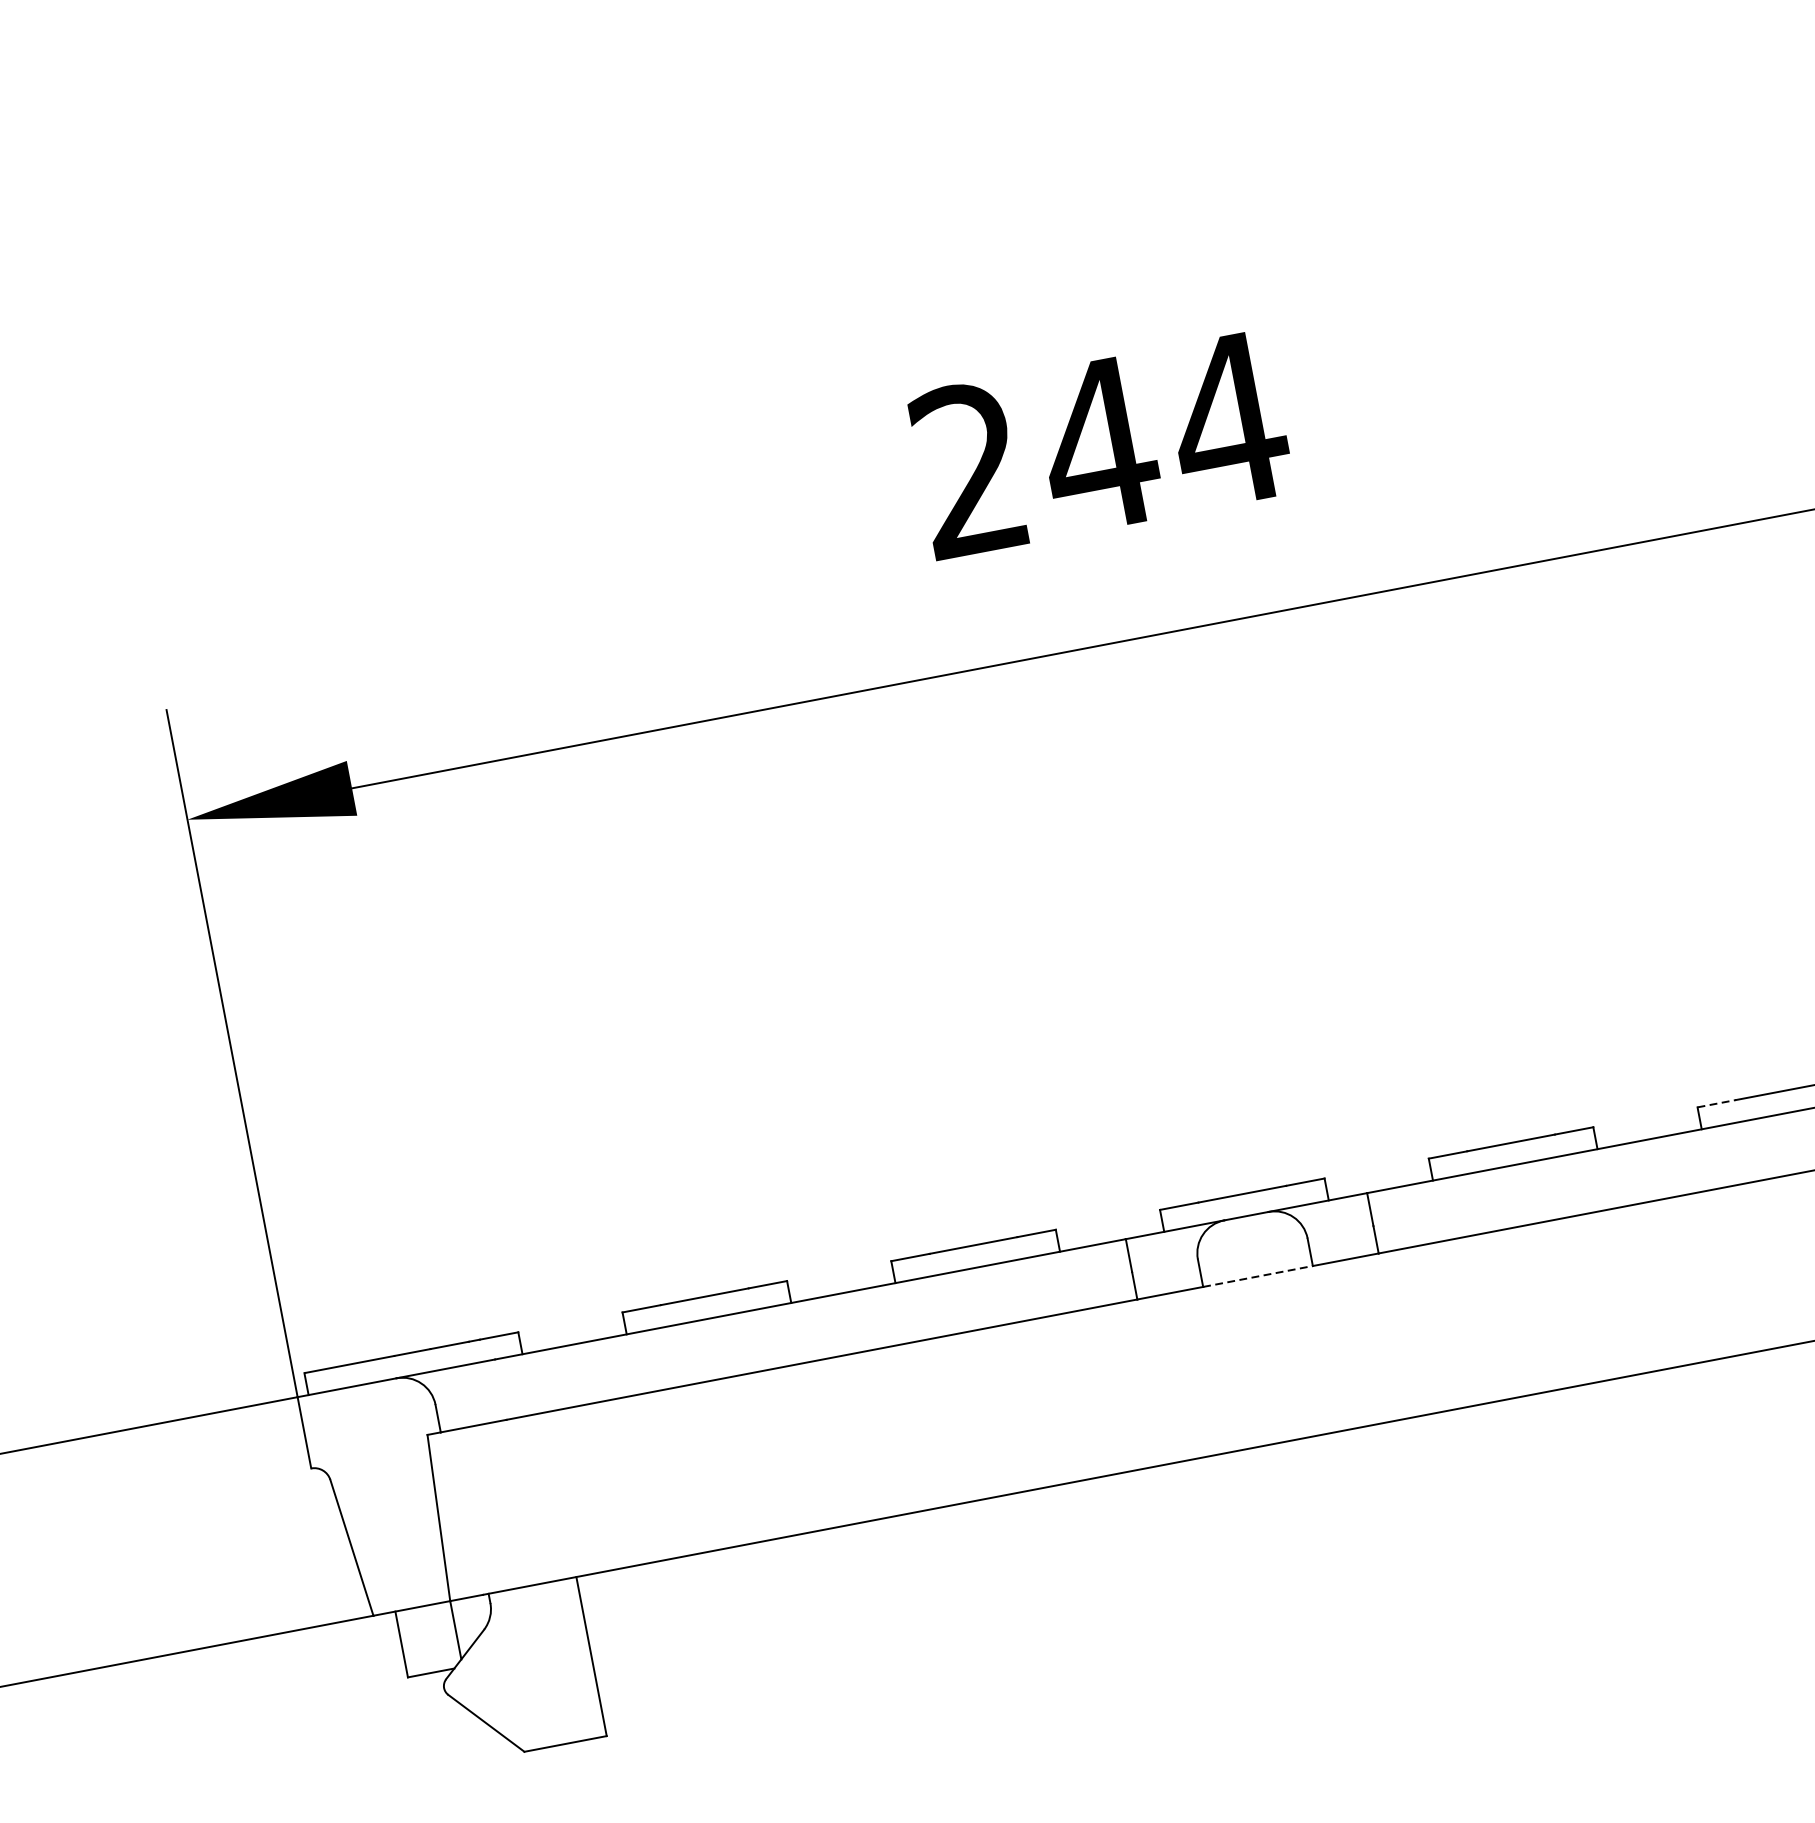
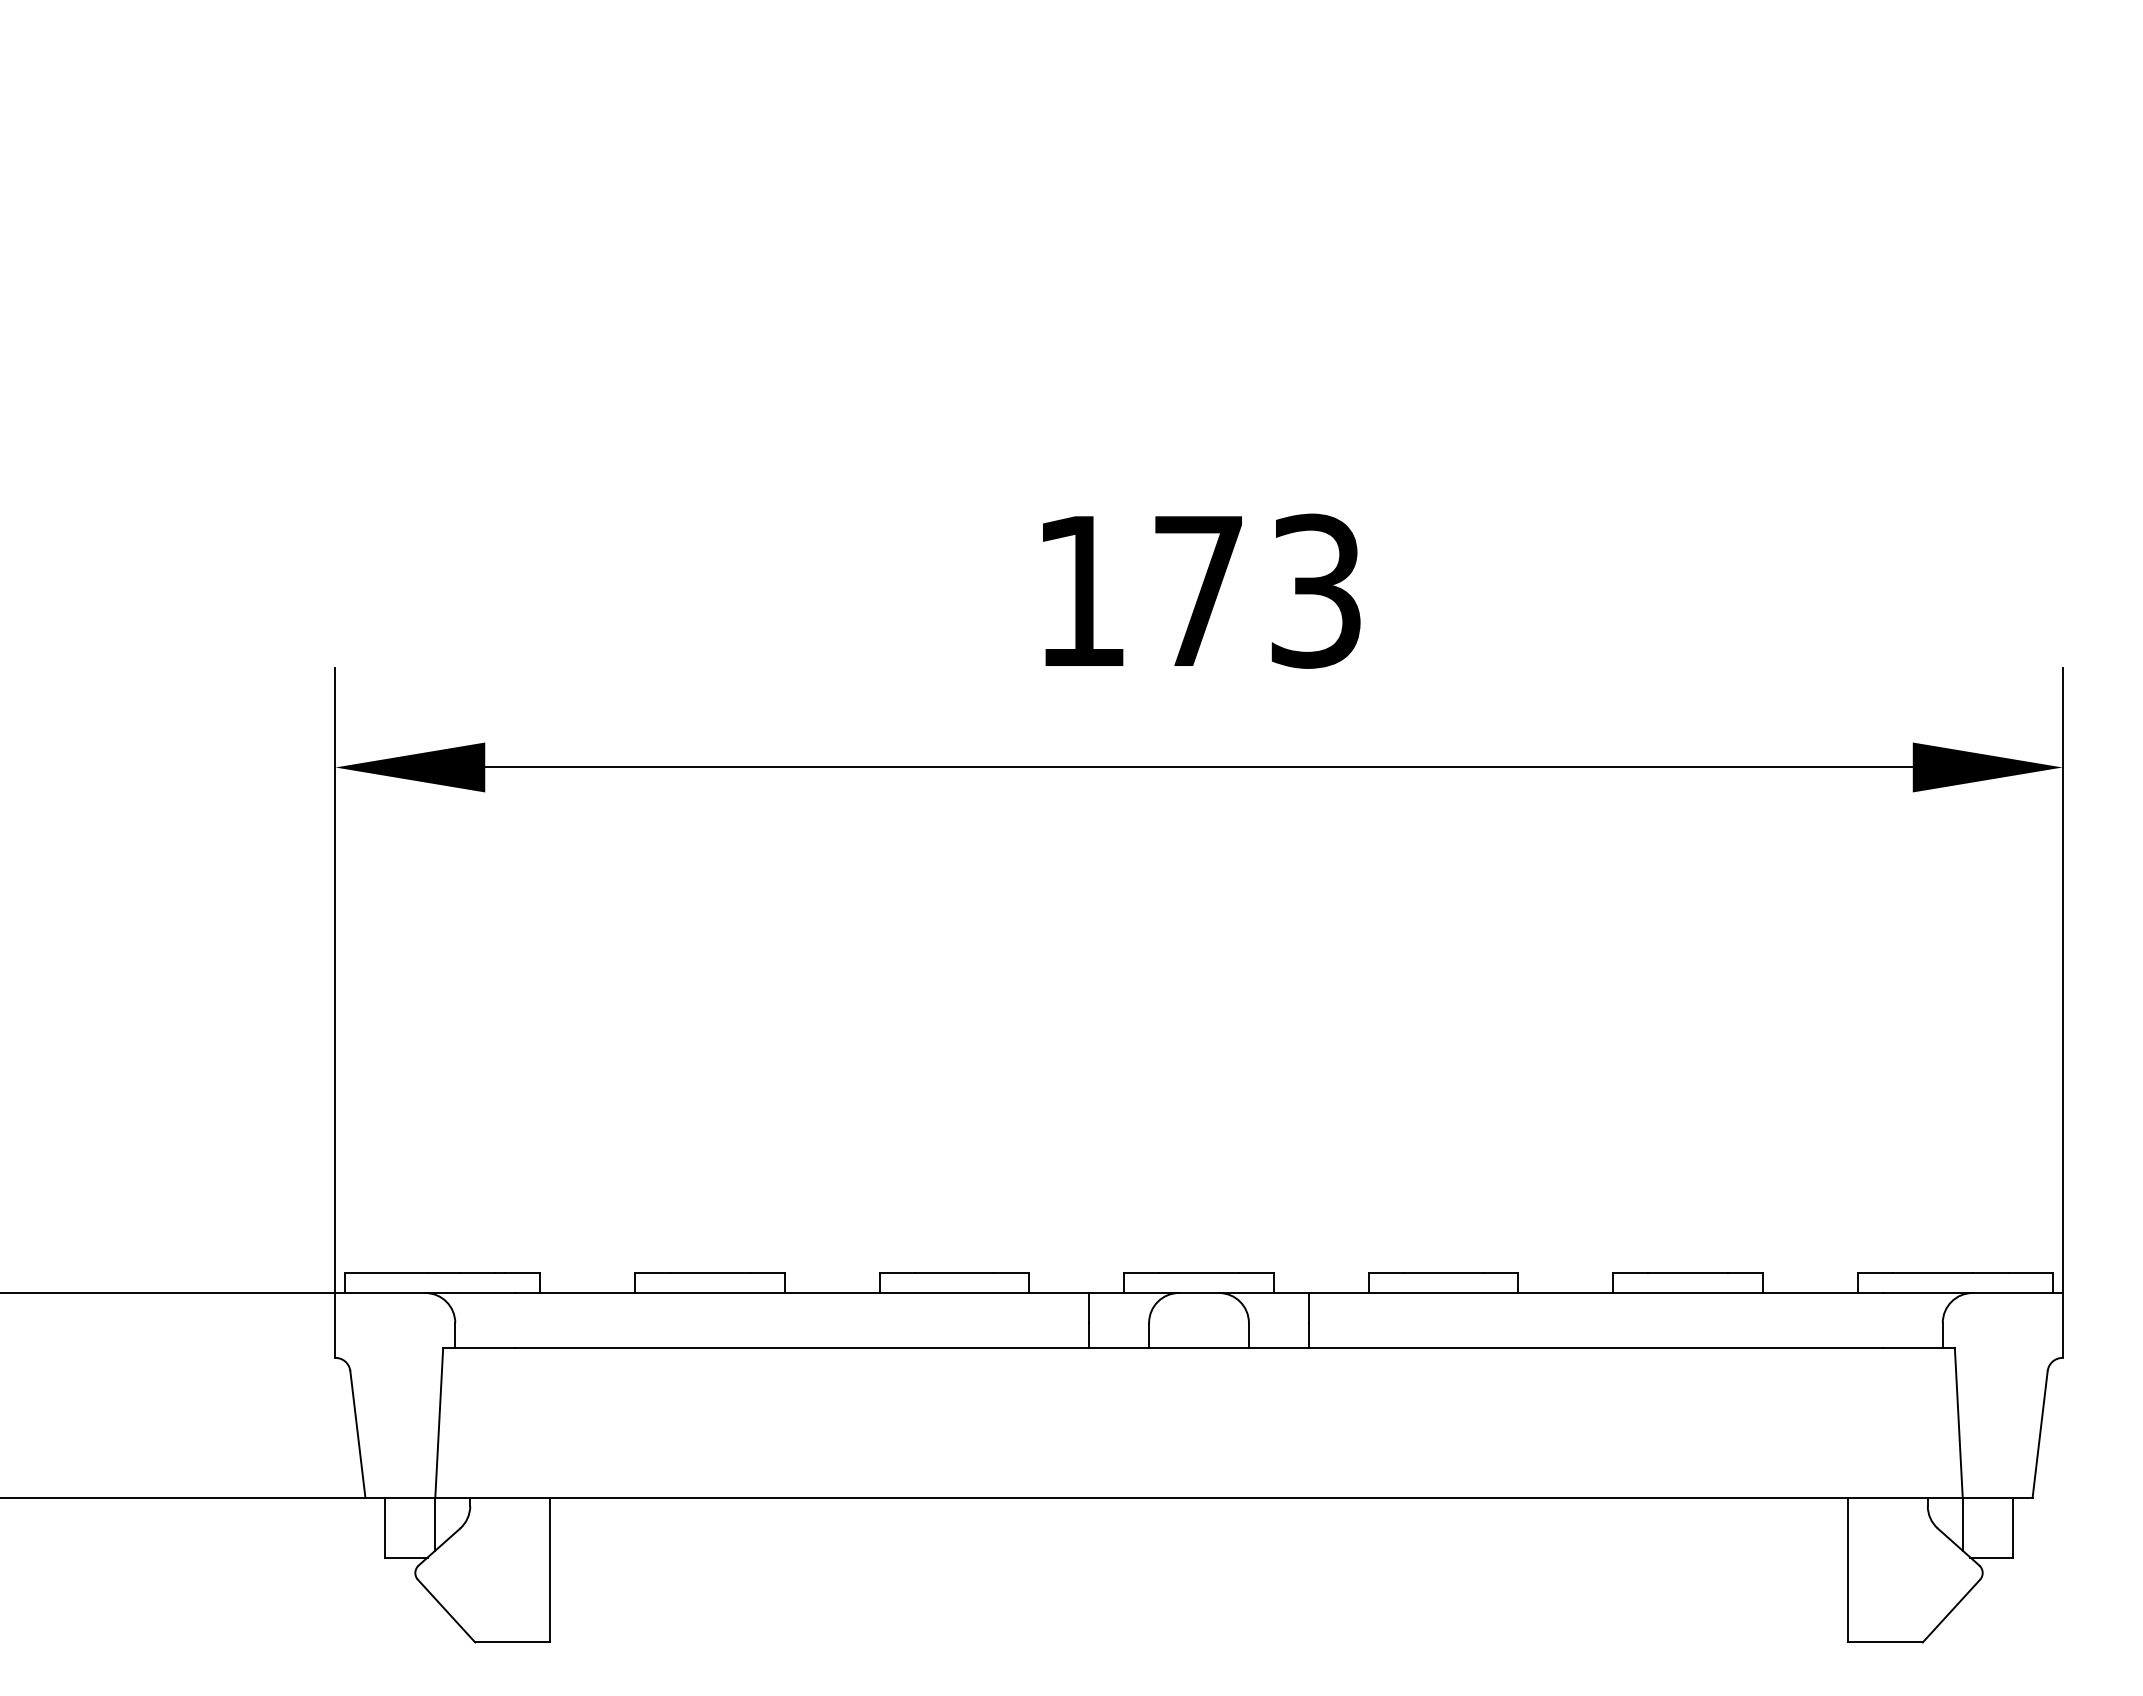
text: (1100, 443) -> (1200, 590), 244 -> 173
line: (1717, 1104) -> (1631, 1273), dashed -> solid
line: (1258, 1275) -> (1199, 1347), dashed -> solid

